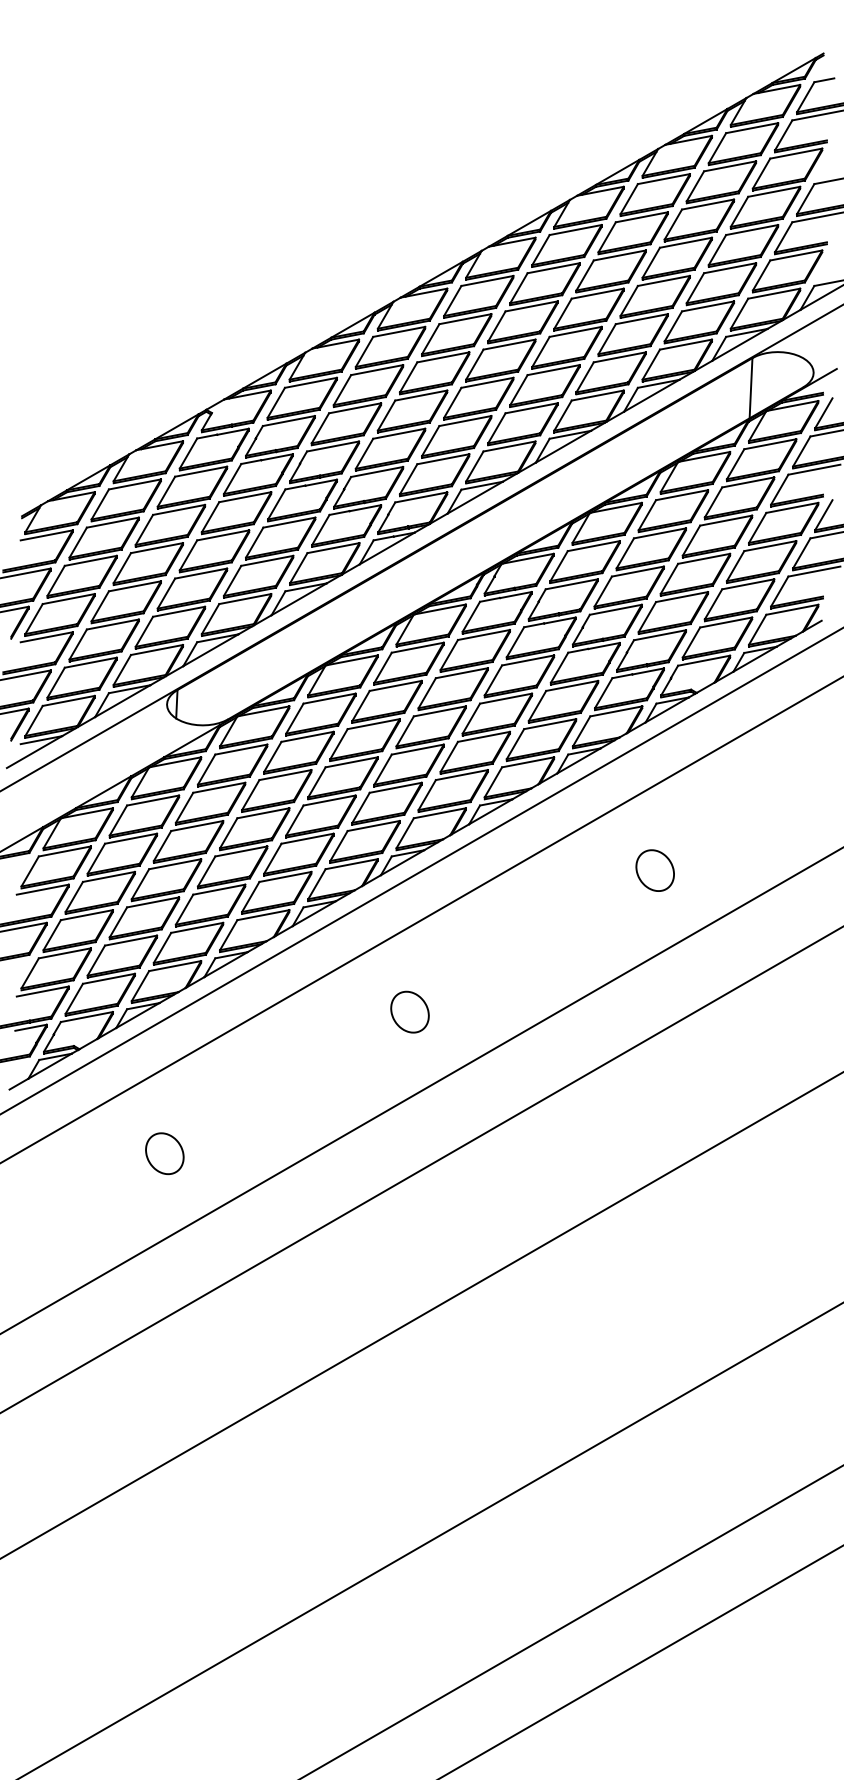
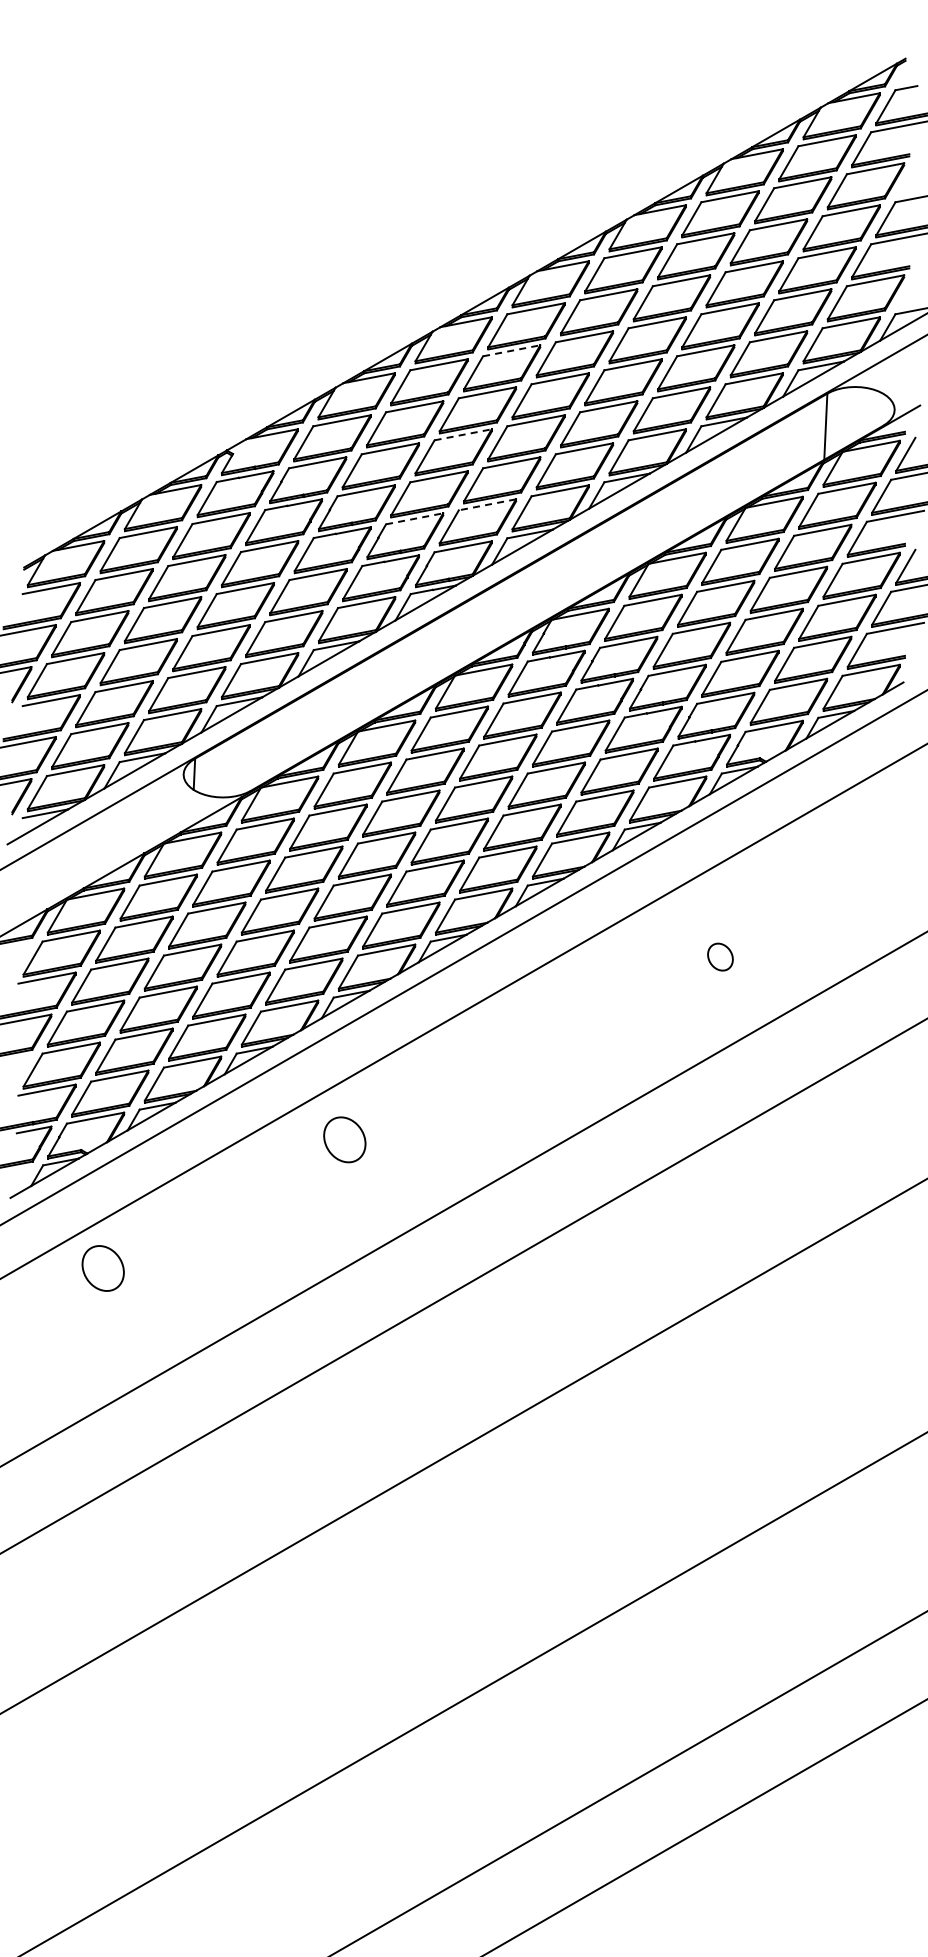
line: (466, 318) -> (512, 350), solid -> dashed
line: (421, 395) -> (463, 434), solid -> dashed
line: (442, 458) -> (486, 504), solid -> dashed
line: (377, 471) -> (415, 518), solid -> dashed
part: (655, 869) -> (720, 956), size x0.6
part: (409, 1011) -> (344, 1139), moved
part: (164, 1153) -> (102, 1268), moved

